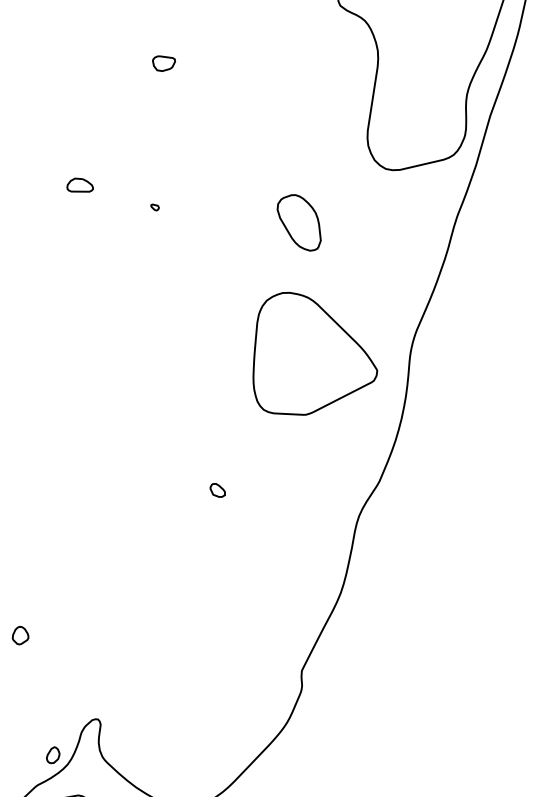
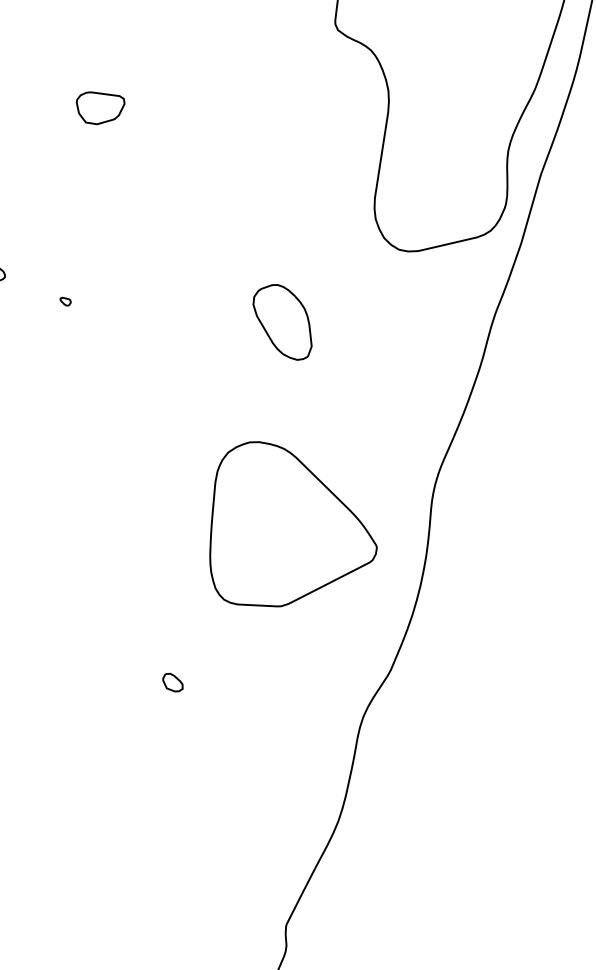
part: (163, 63) -> (99, 107), size x1.6
part: (154, 207) -> (64, 301), moved
part: (315, 353) -> (293, 523), moved

